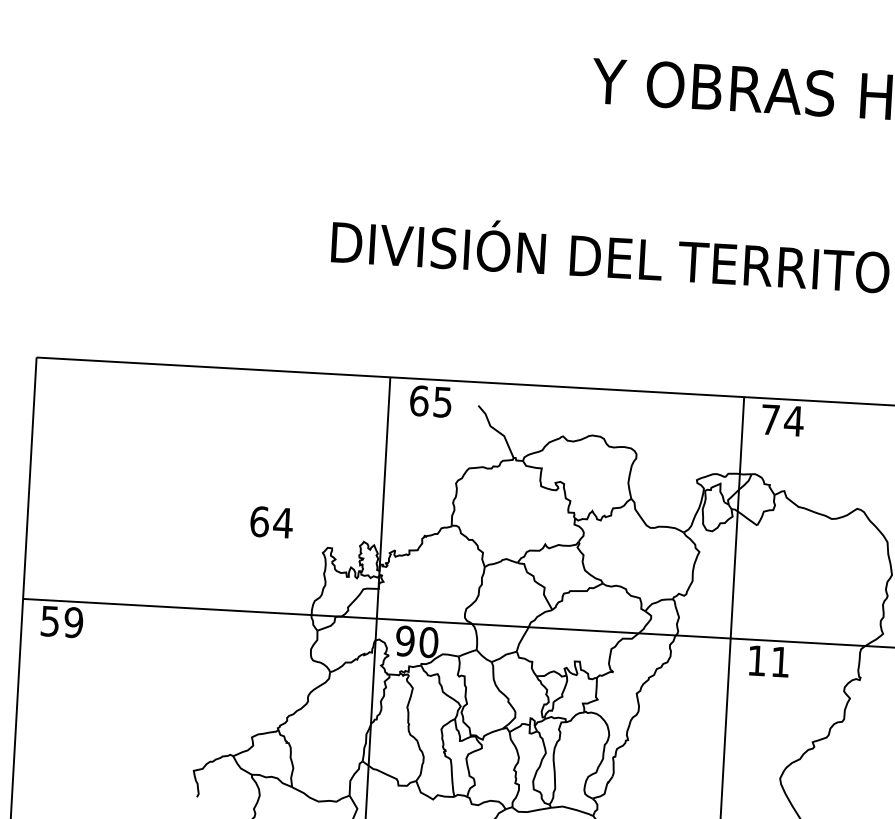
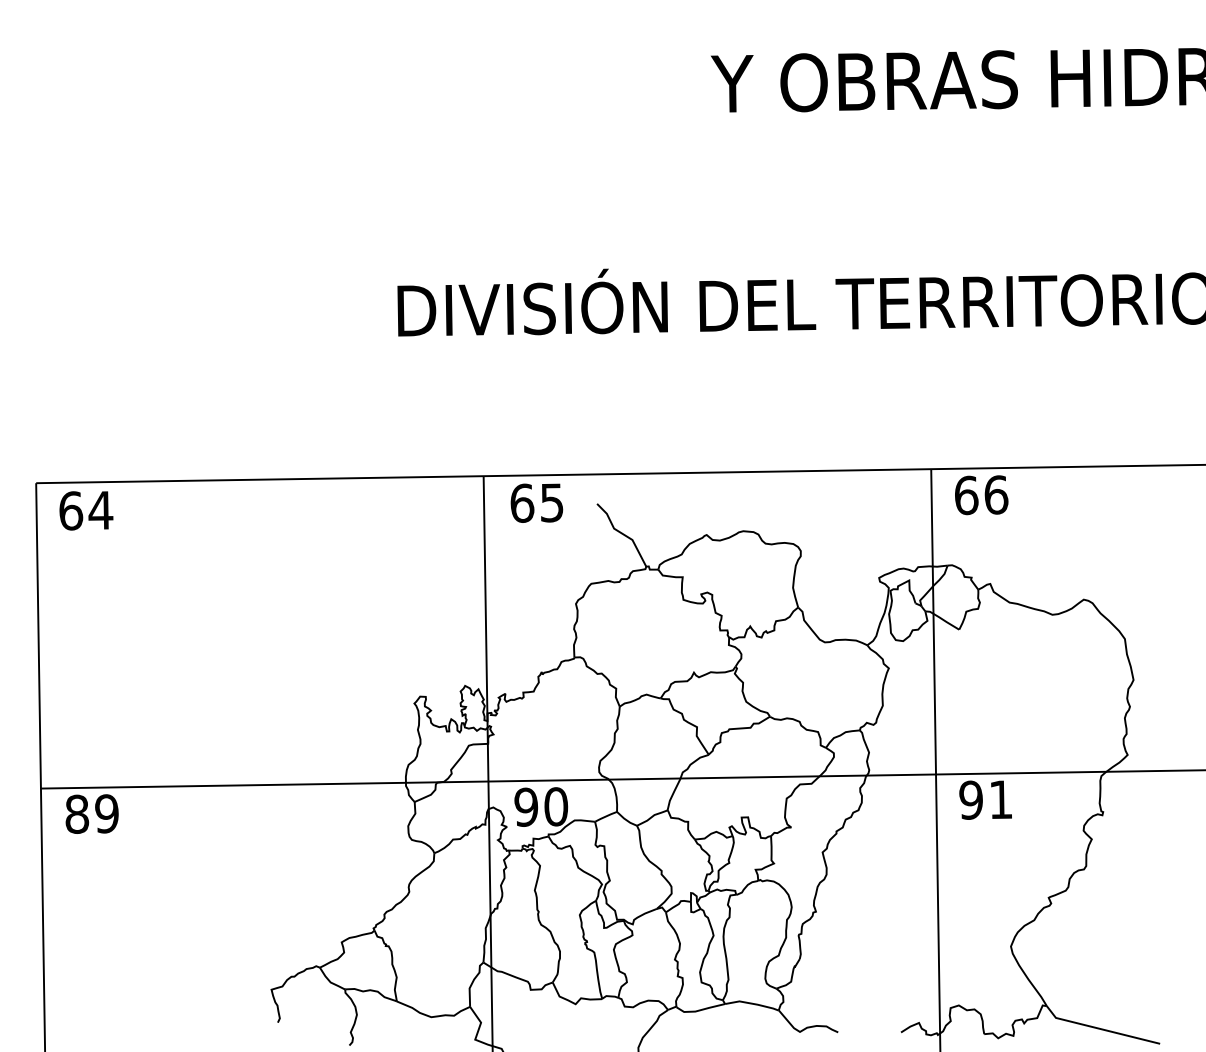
text: (782, 420) -> (981, 495), 74 -> 66
text: (271, 522) -> (86, 510), moved
text: (50, 621) -> (77, 814), 59 -> 89
text: (756, 660) -> (970, 799), 11 -> 91

